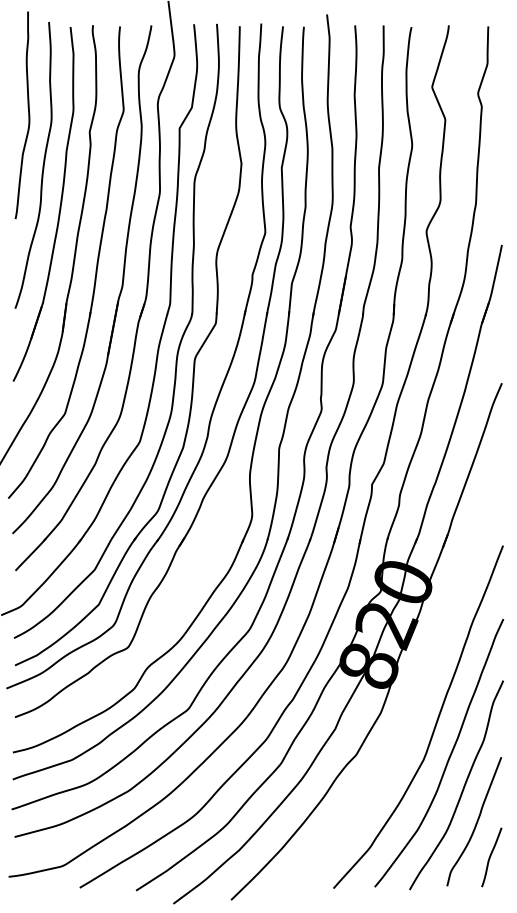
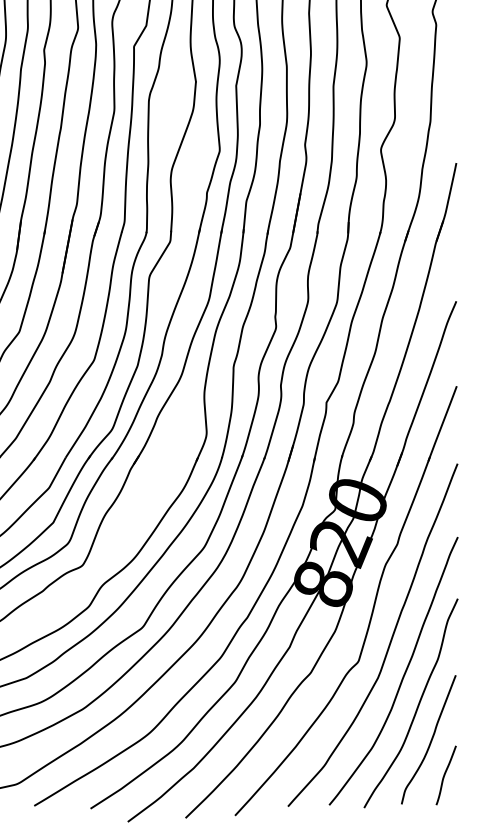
part: (417, 691) -> (371, 609), added

